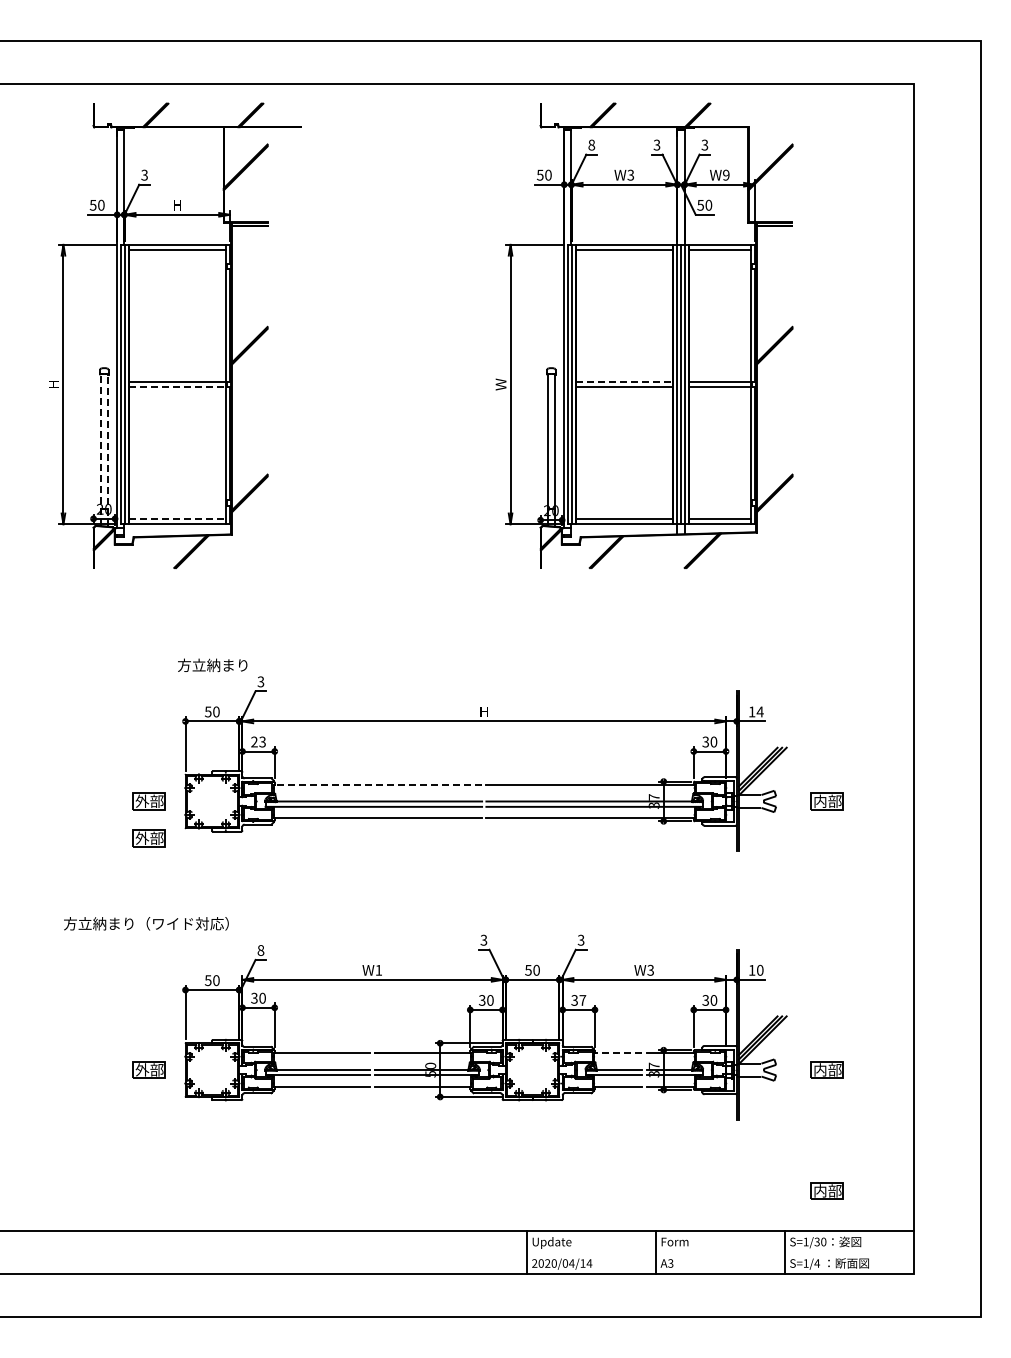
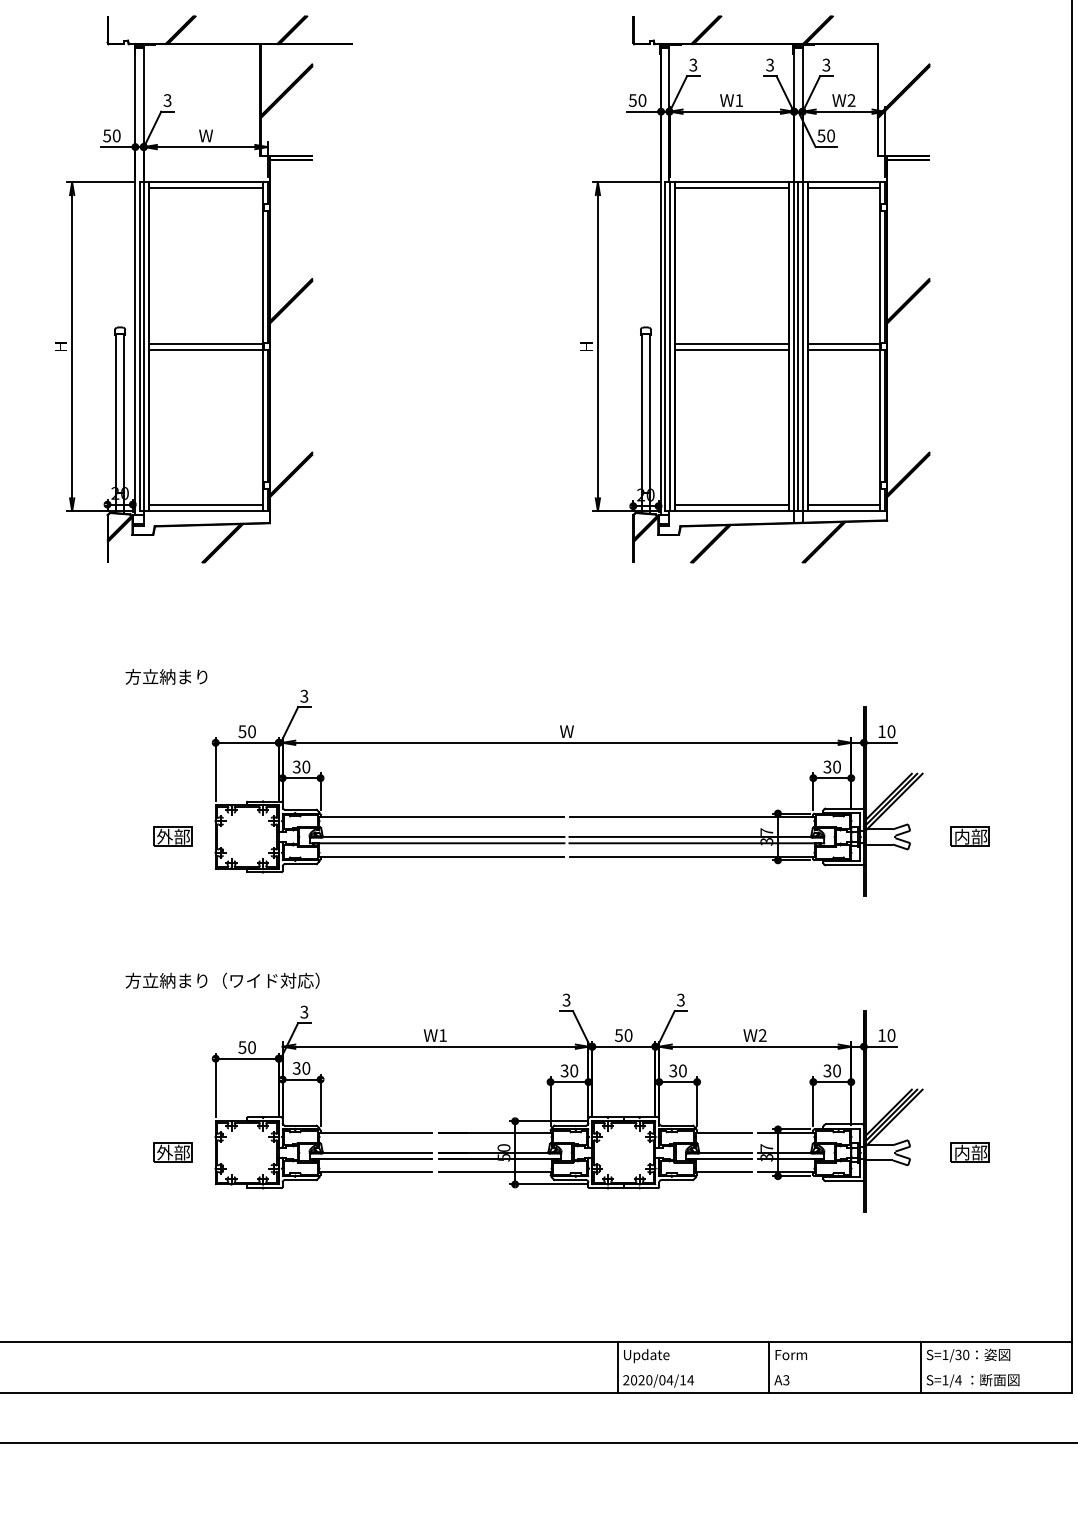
text: (591, 144) -> (693, 64), 8 -> 3
text: (630, 174) -> (738, 99), W3 -> W1
text: (726, 175) -> (851, 100), W9 -> W2
text: (177, 205) -> (206, 136), H -> W
line: (624, 382) -> (731, 344), dashed -> solid
text: (500, 384) -> (586, 346), W -> H
line: (177, 387) -> (206, 350), dashed -> solid
line: (107, 449) -> (123, 423), dashed -> solid
line: (100, 450) -> (115, 424), dashed -> solid
line: (177, 519) -> (206, 505), dashed -> solid
text: (212, 664) -> (166, 675), moved
text: (484, 711) -> (567, 731), H -> W
text: (759, 711) -> (890, 731), 14 -> 10
text: (258, 741) -> (301, 766), 23 -> 30
line: (377, 784) -> (441, 816), dashed -> solid
part: (148, 838) -> (172, 880), removed
text: (146, 923) -> (222, 980), moved
text: (260, 950) -> (303, 1012), 8 -> 3
text: (650, 970) -> (762, 1035), W3 -> W2
text: (582, 1000) -> (682, 1070), 37 -> 30
line: (617, 1053) -> (723, 1133), dashed -> solid
part: (826, 1190) -> (969, 1294), removed

